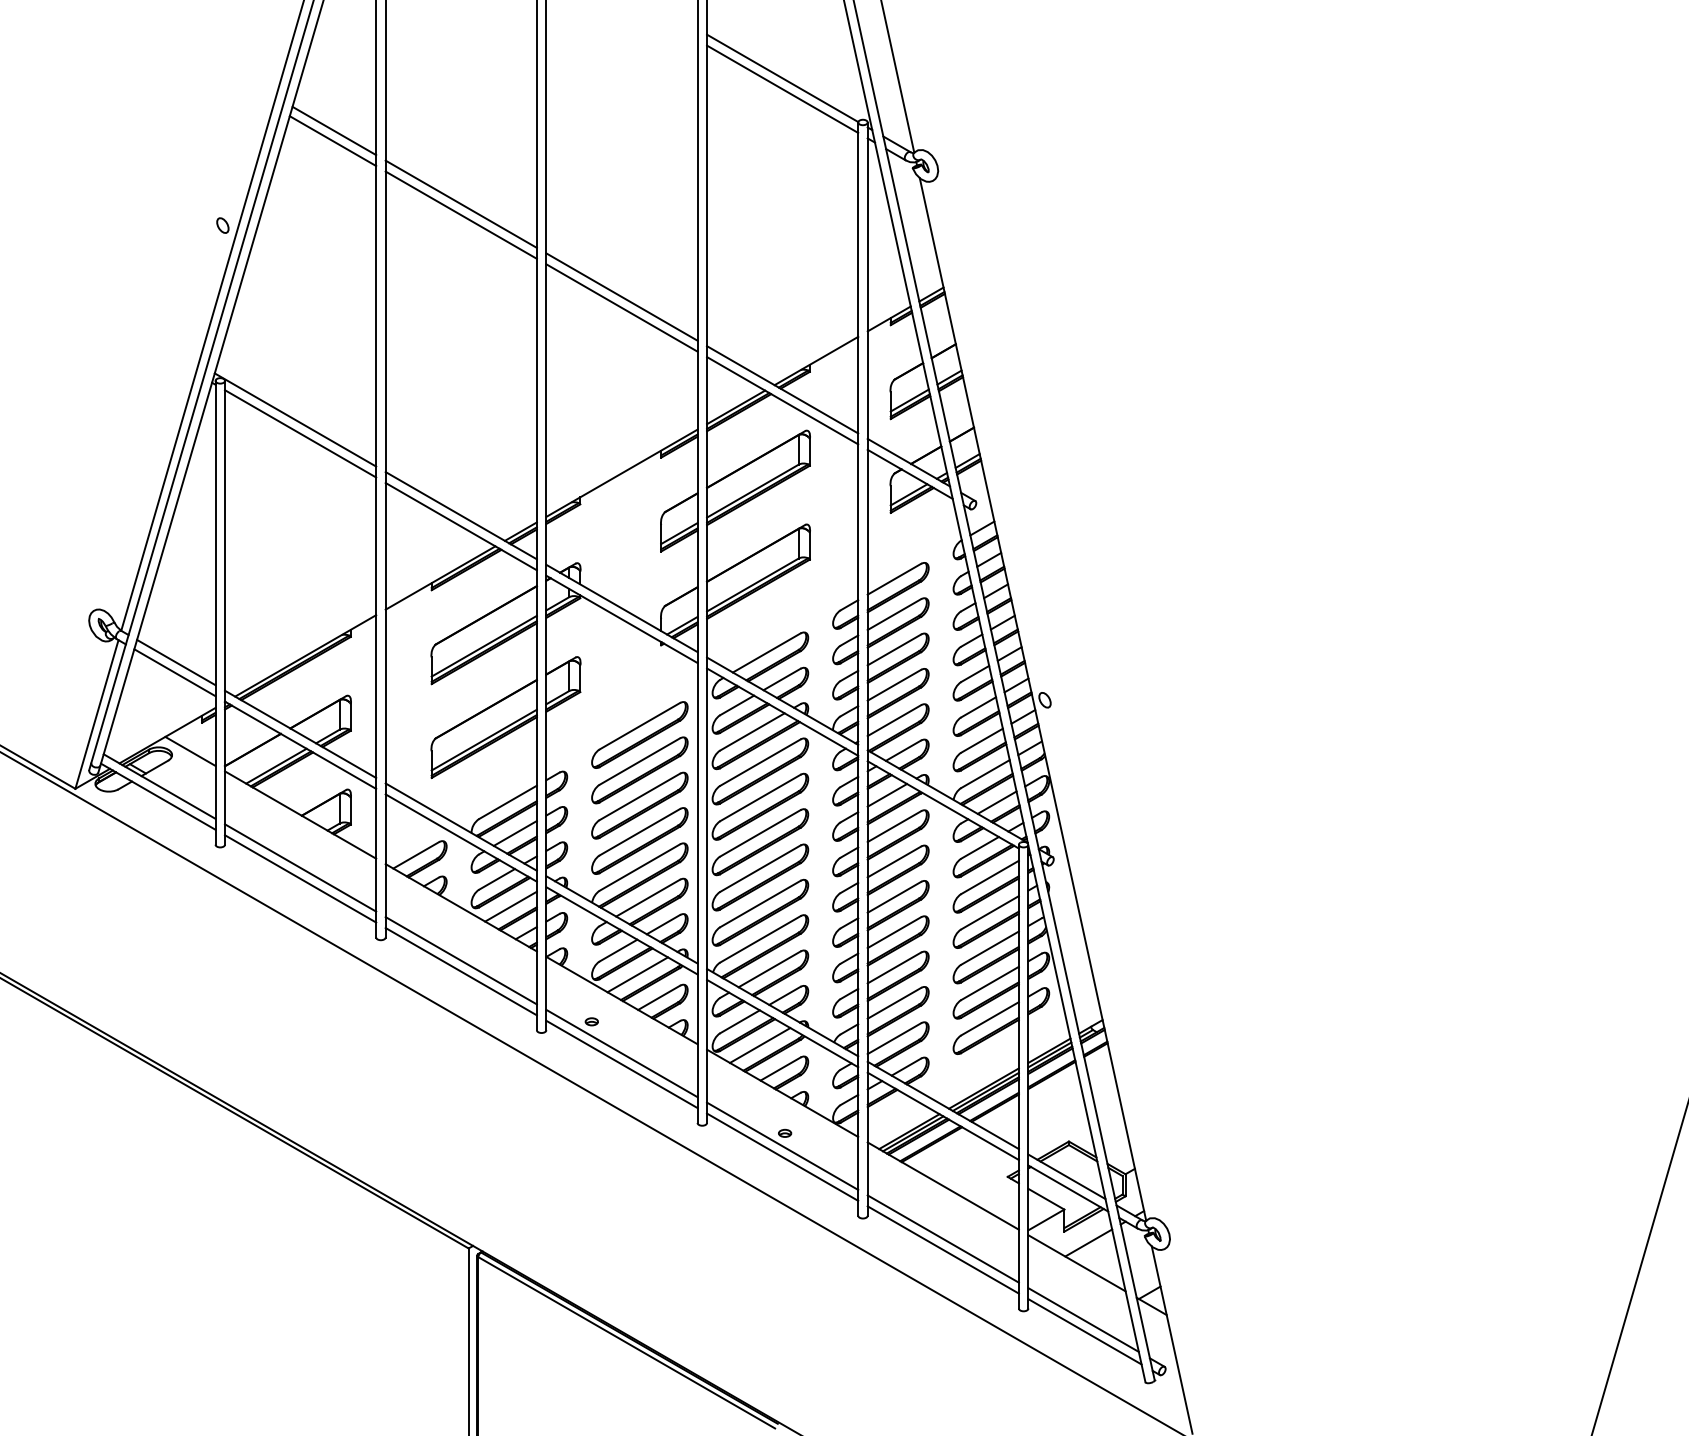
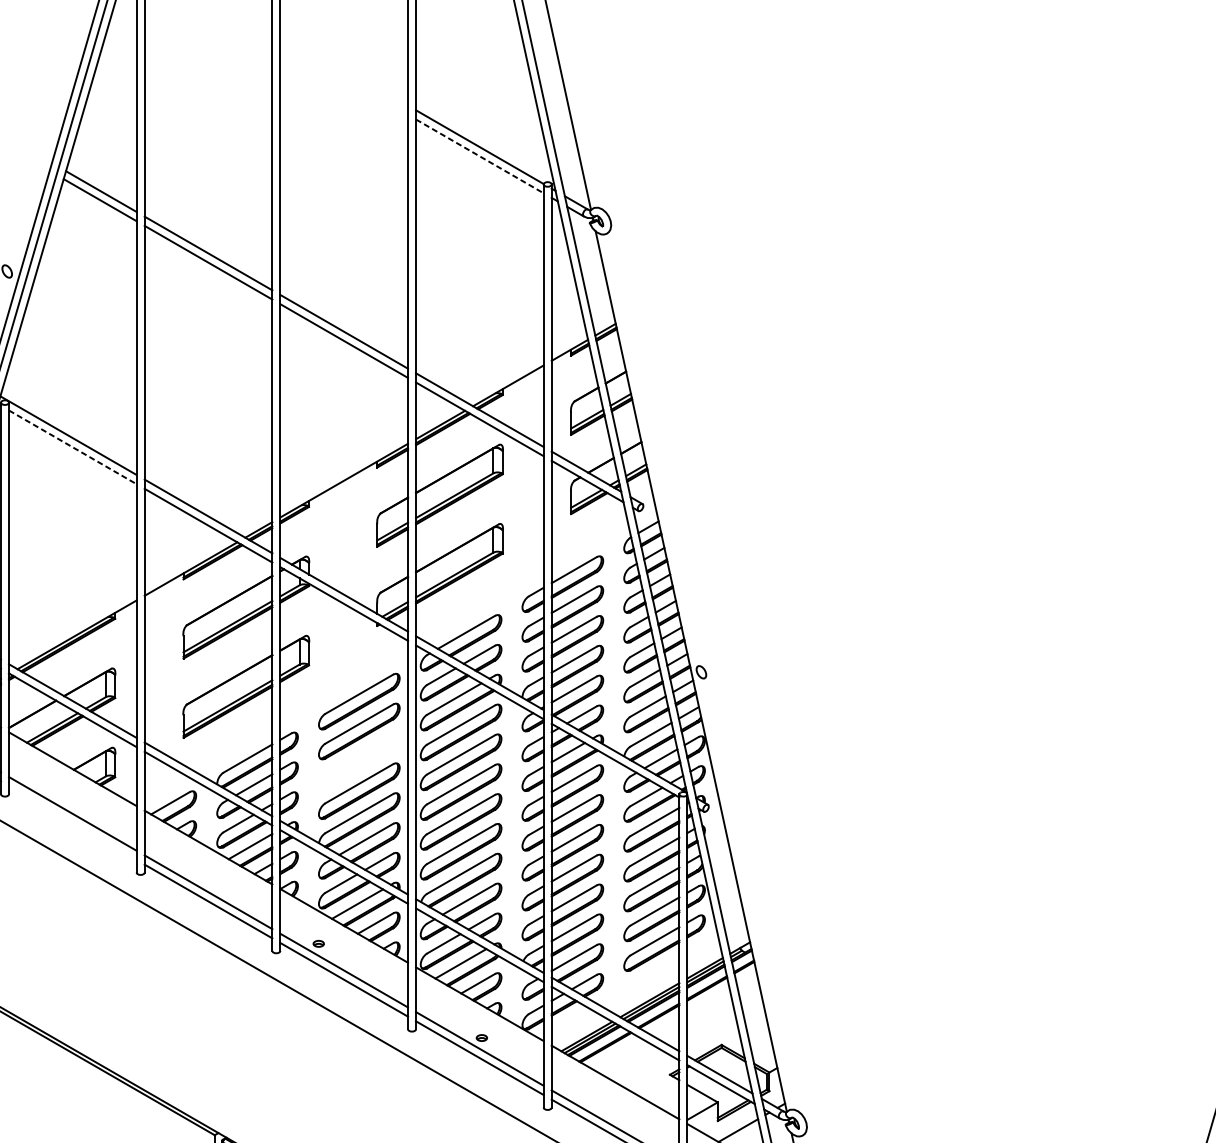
line: (783, 89) -> (480, 156), solid -> dashed
line: (301, 434) -> (73, 447), solid -> dashed
part: (639, 805) -> (359, 761), removed
line: (300, 878) -> (72, 822), removed

